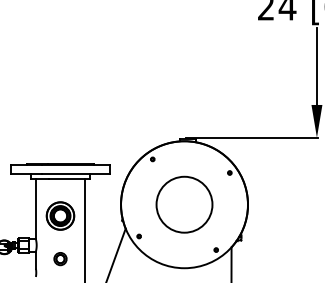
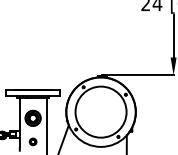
circle: (183, 203) -> (100, 111), size x1.67

